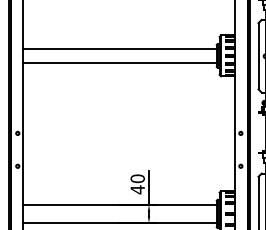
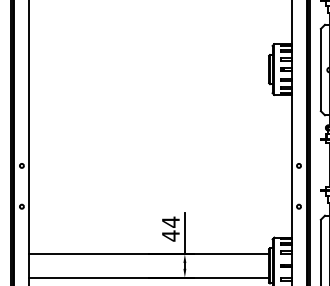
line: (119, 48) -> (148, 60), removed
line: (119, 62) -> (148, 77), removed
text: (137, 178) -> (170, 221), 40 -> 44

